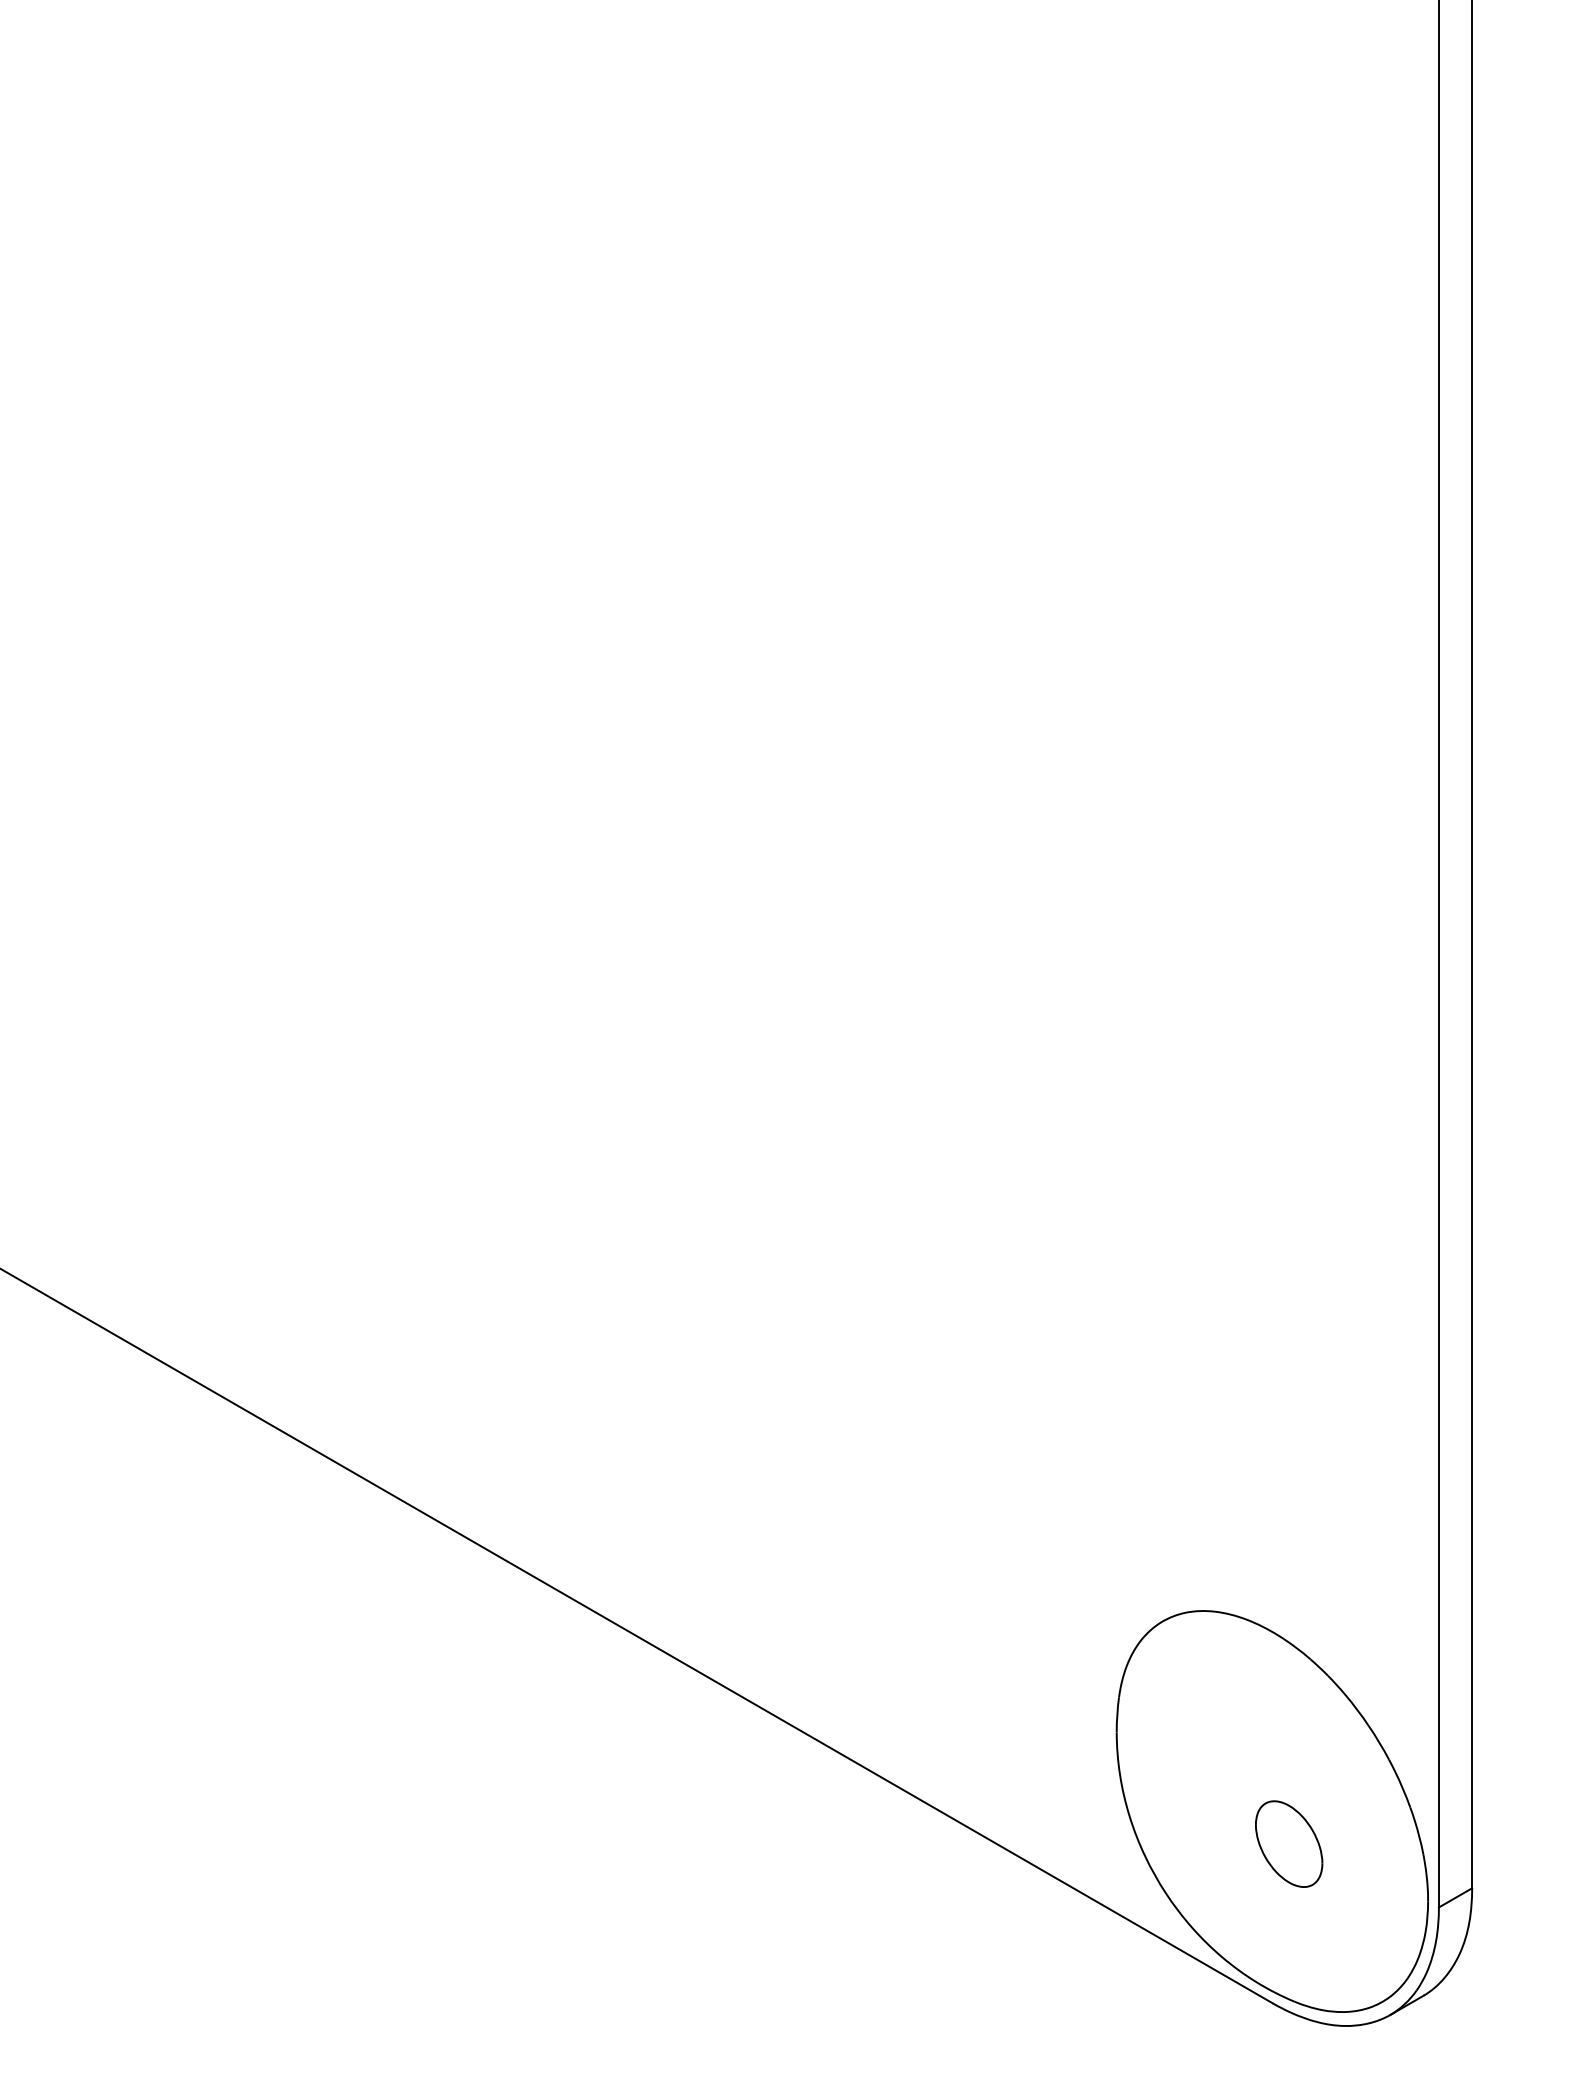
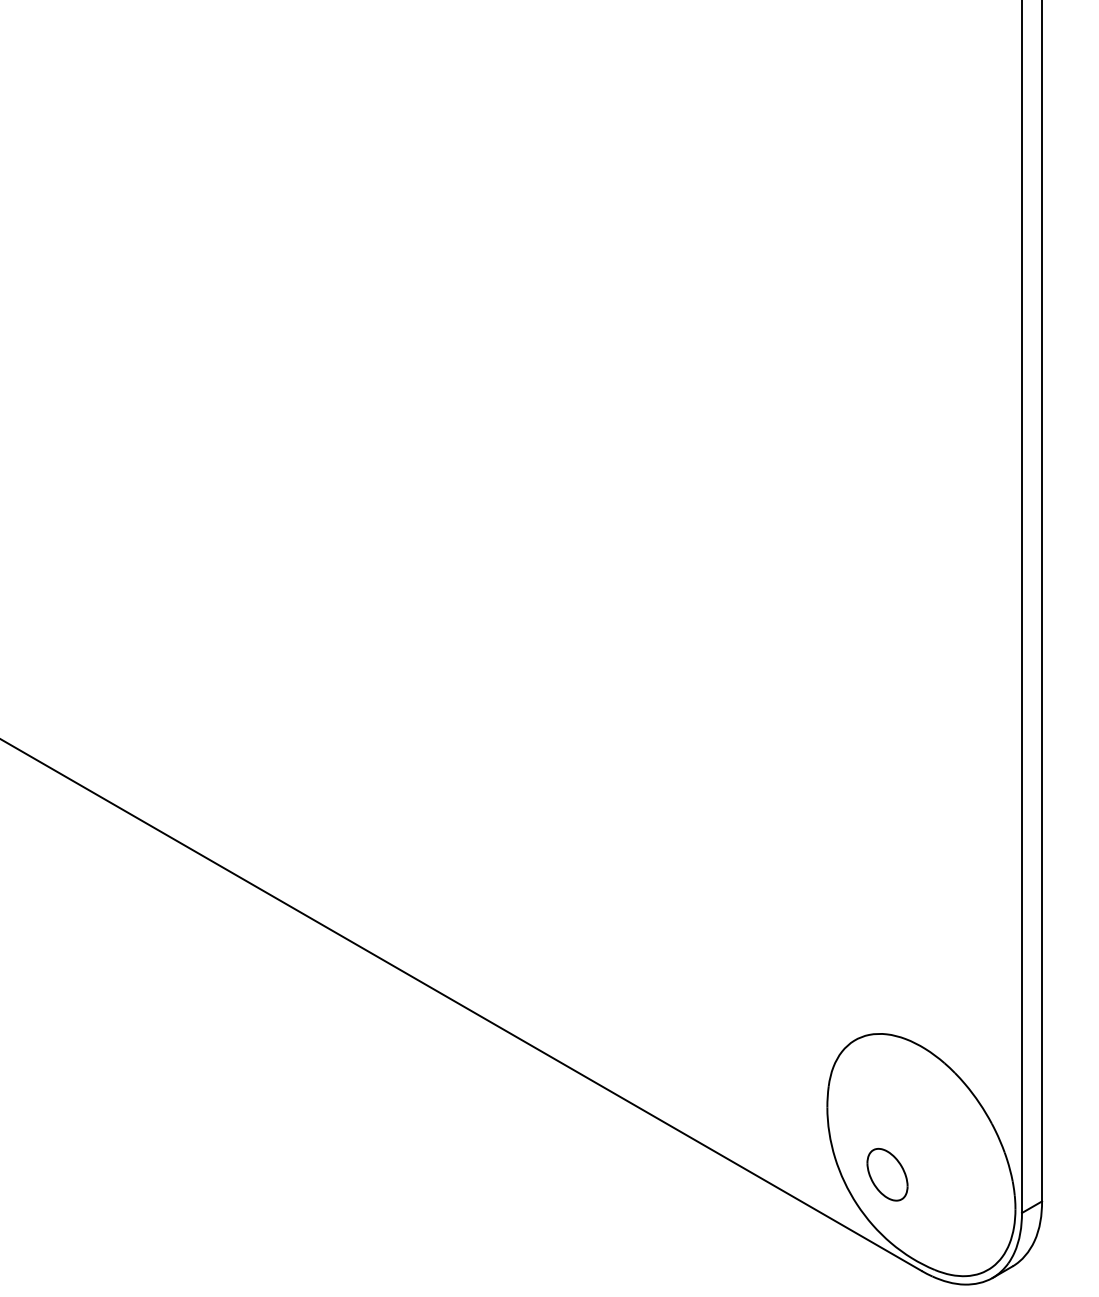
part: (1289, 1843) -> (887, 1174), moved

